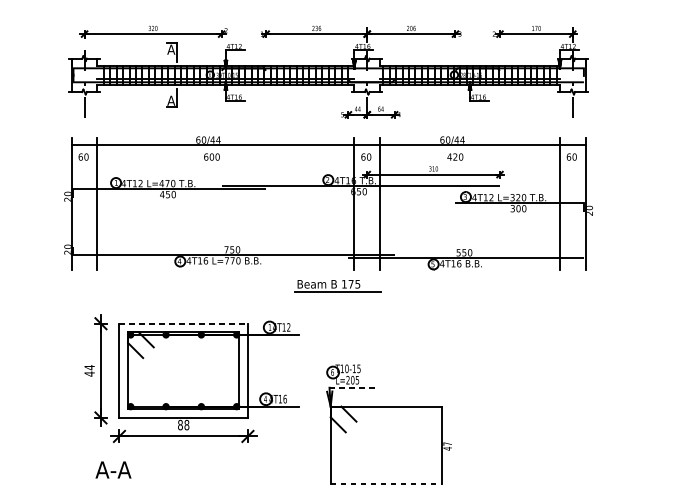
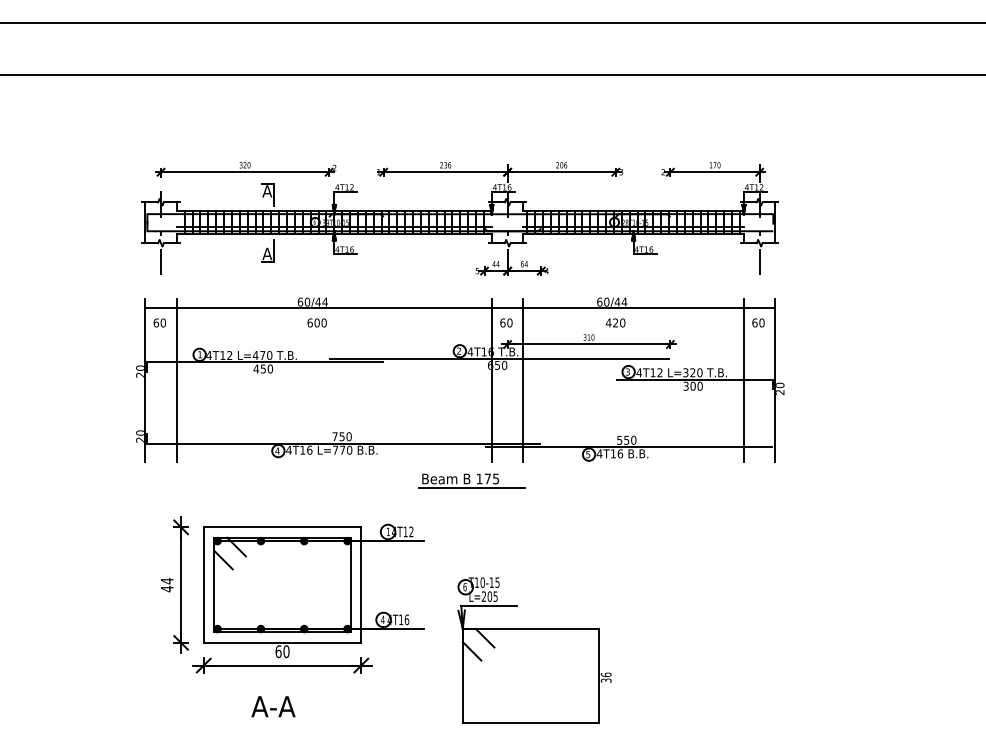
line: (183, 323) -> (282, 527), dashed -> solid
line: (352, 387) -> (489, 605), dashed -> solid
text: (183, 424) -> (282, 651), 88 -> 60
text: (447, 446) -> (605, 677), 47 -> 36
text: (113, 469) -> (273, 706), moved
line: (386, 483) -> (531, 723), dashed -> solid

